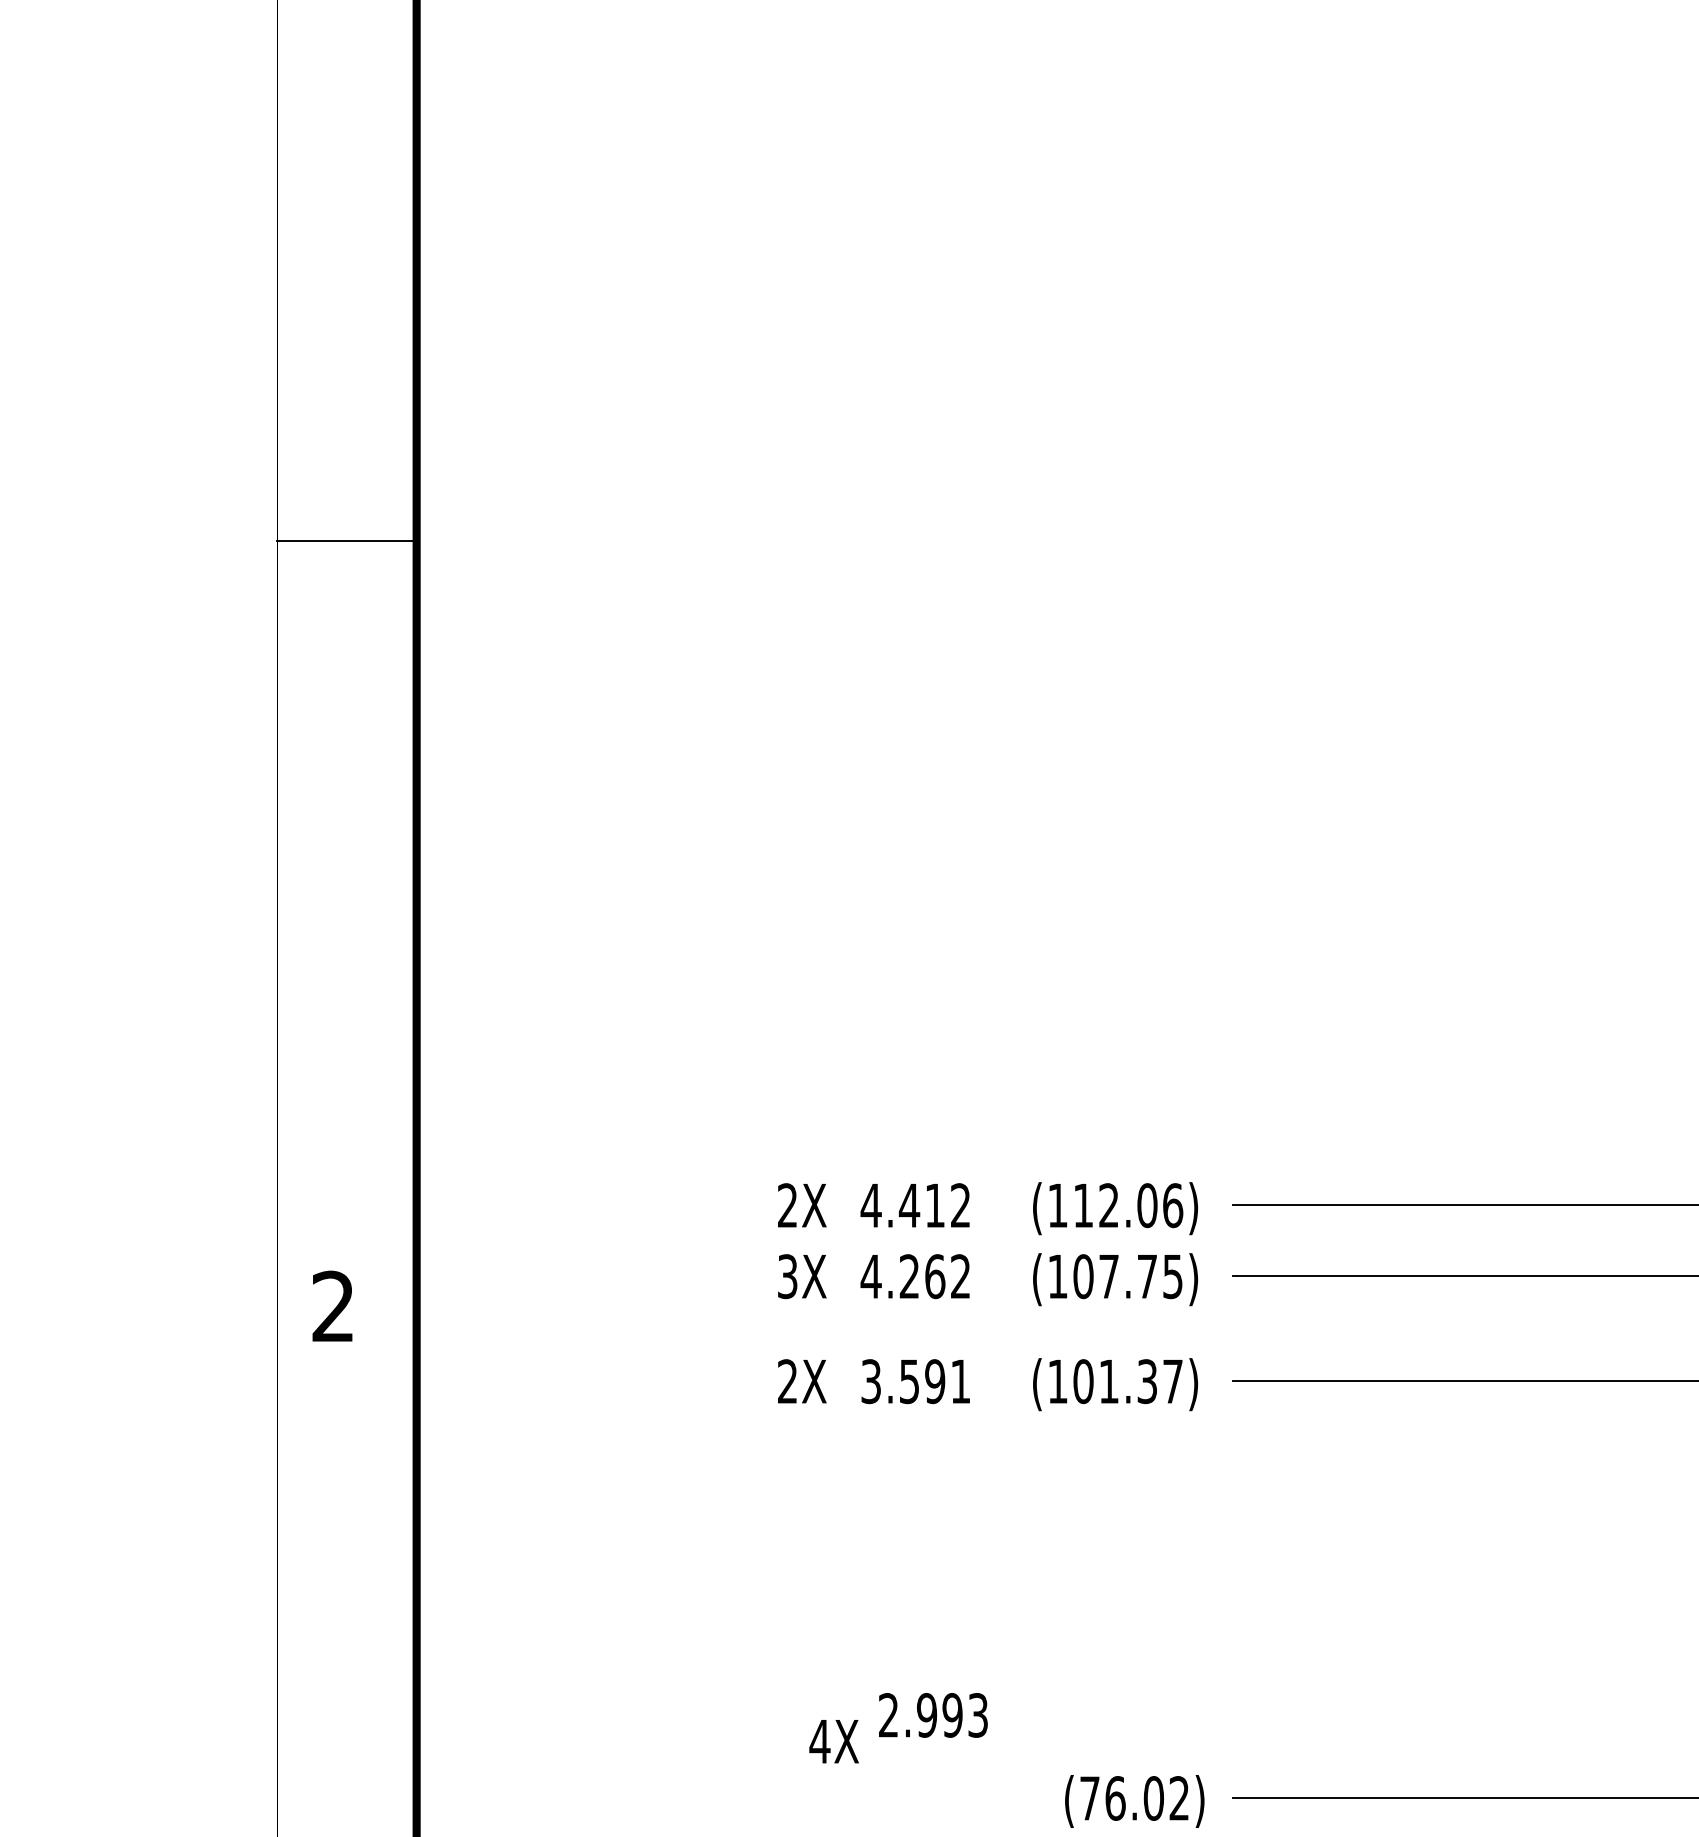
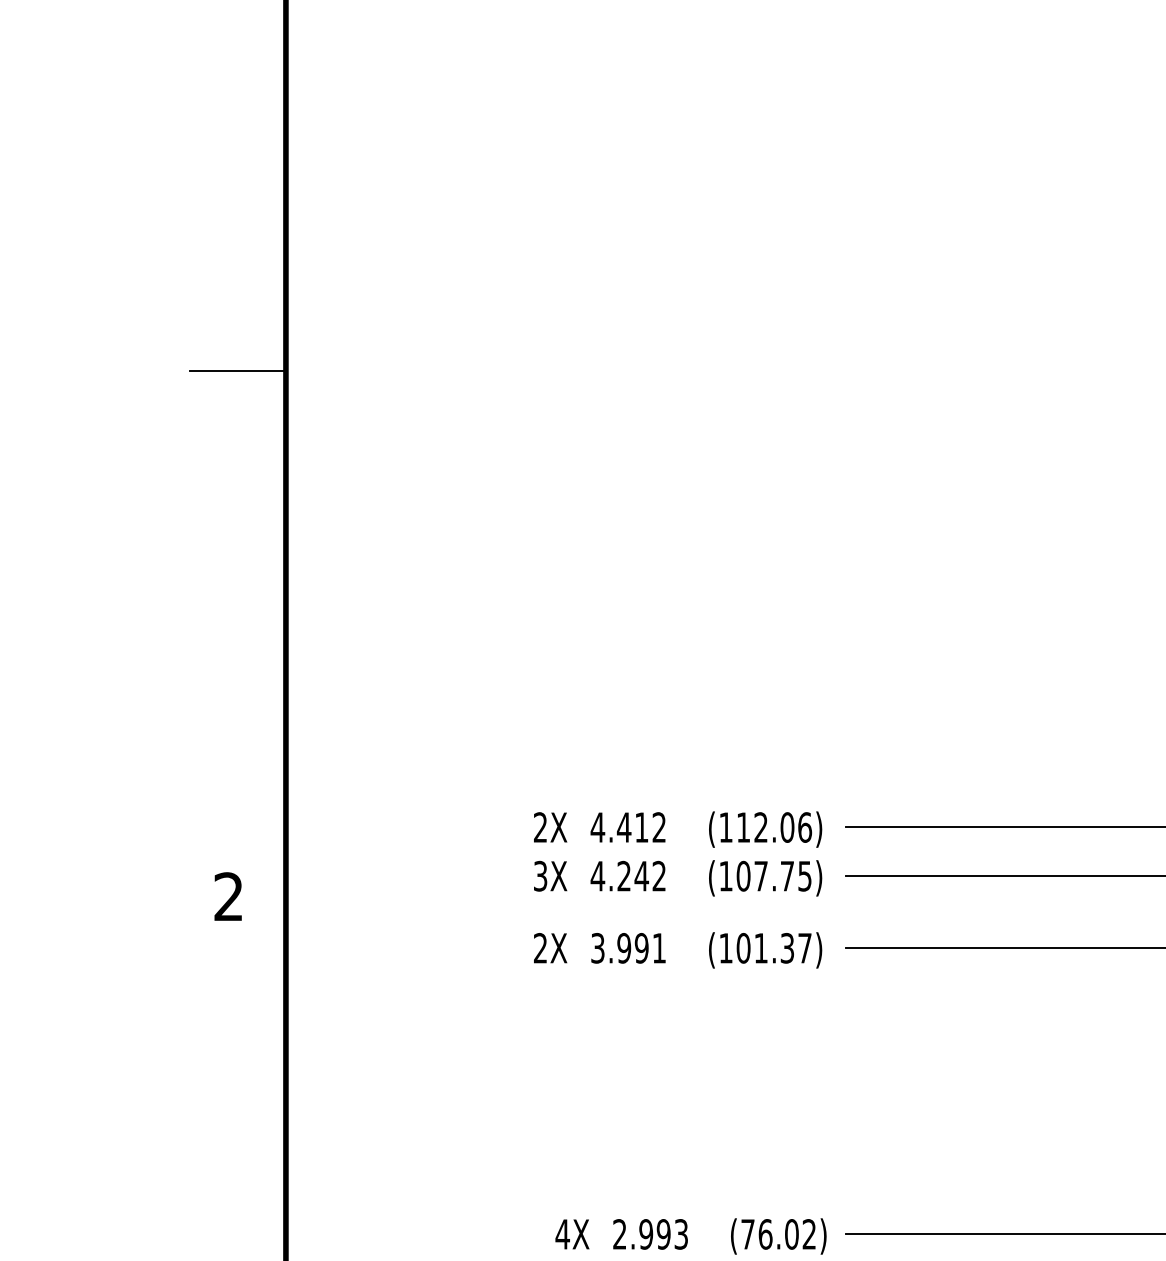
text: (934, 1275) -> (641, 875), 4.262 -> 4.242
text: (909, 1381) -> (624, 948), 3.591 -> 3.991
text: (933, 1715) -> (650, 1234), moved
text: (834, 1741) -> (572, 1234), moved

